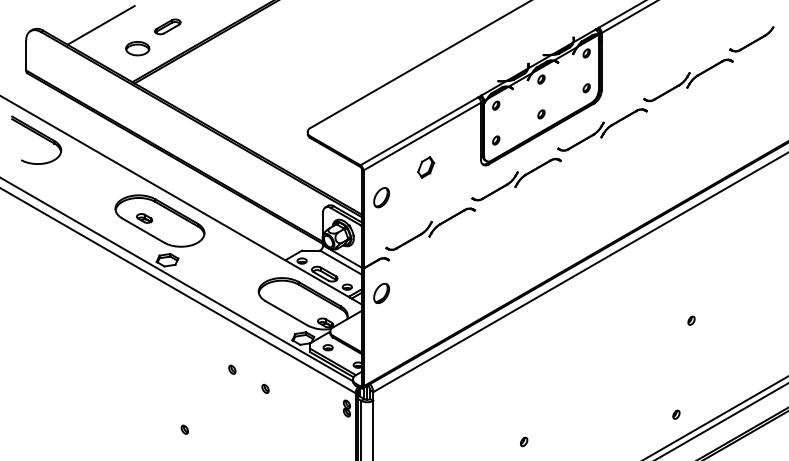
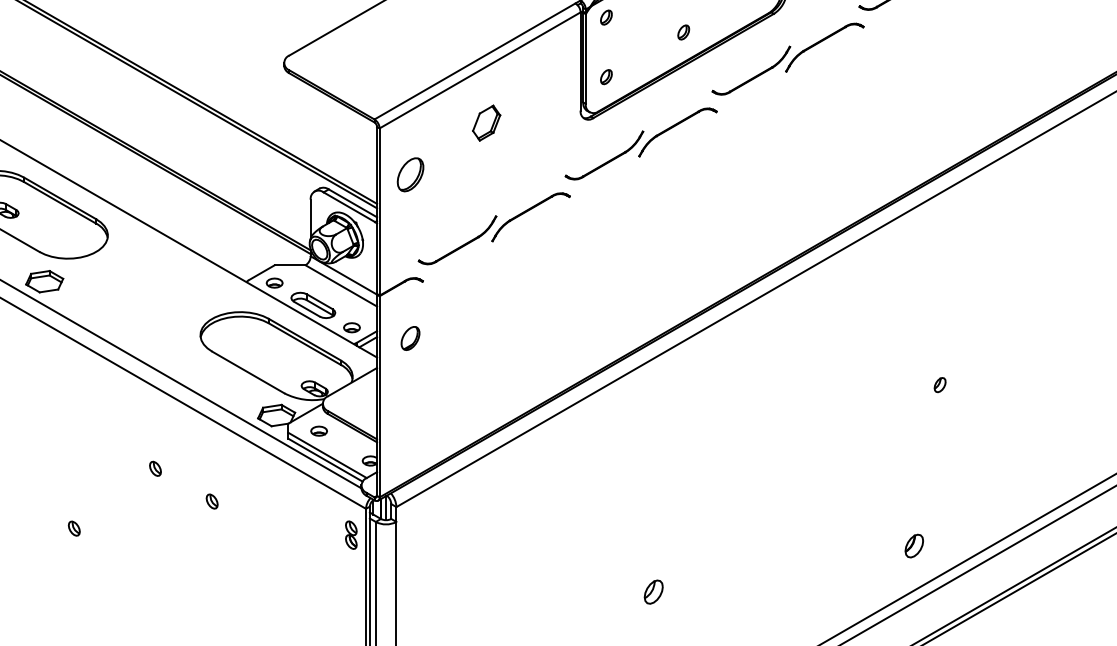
part: (381, 293) -> (410, 338), size x0.7
part: (676, 414) -> (914, 545), size x1.6
part: (184, 429) -> (73, 528), moved
part: (524, 441) -> (654, 591), size x1.6

